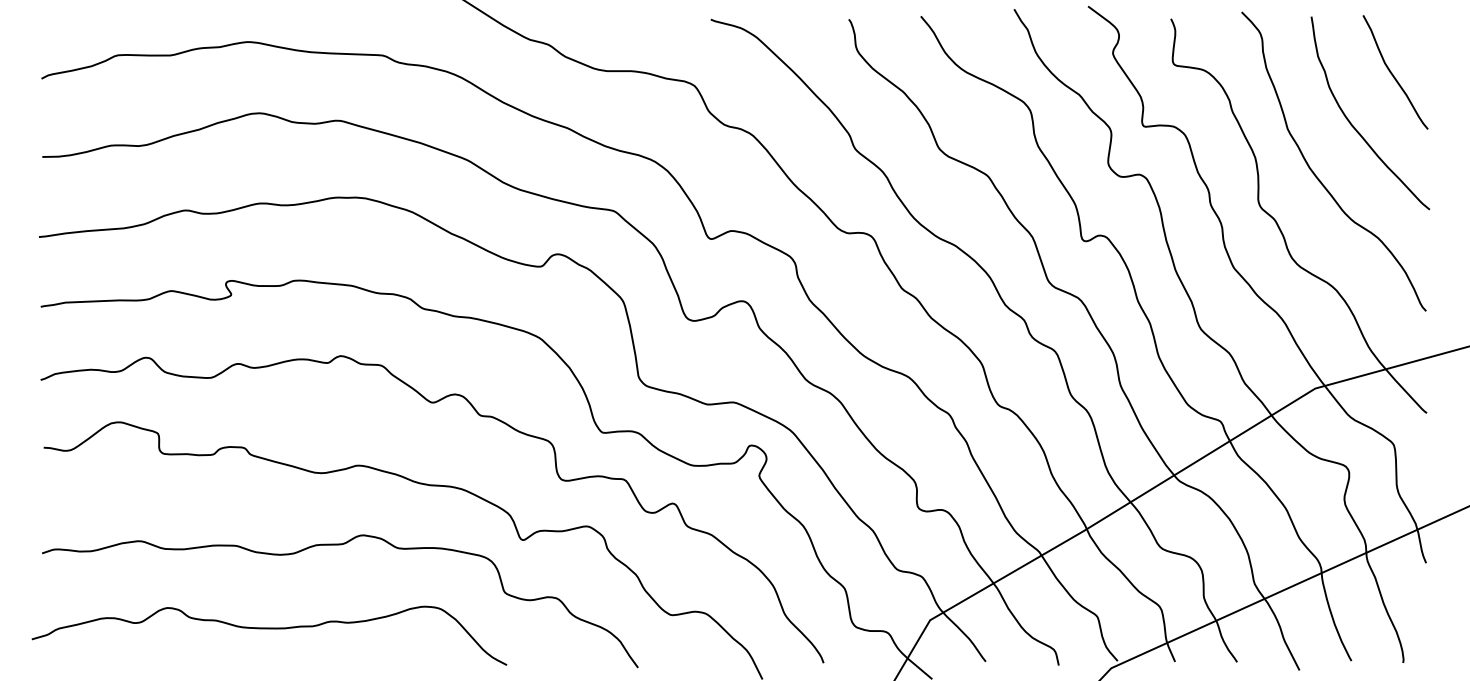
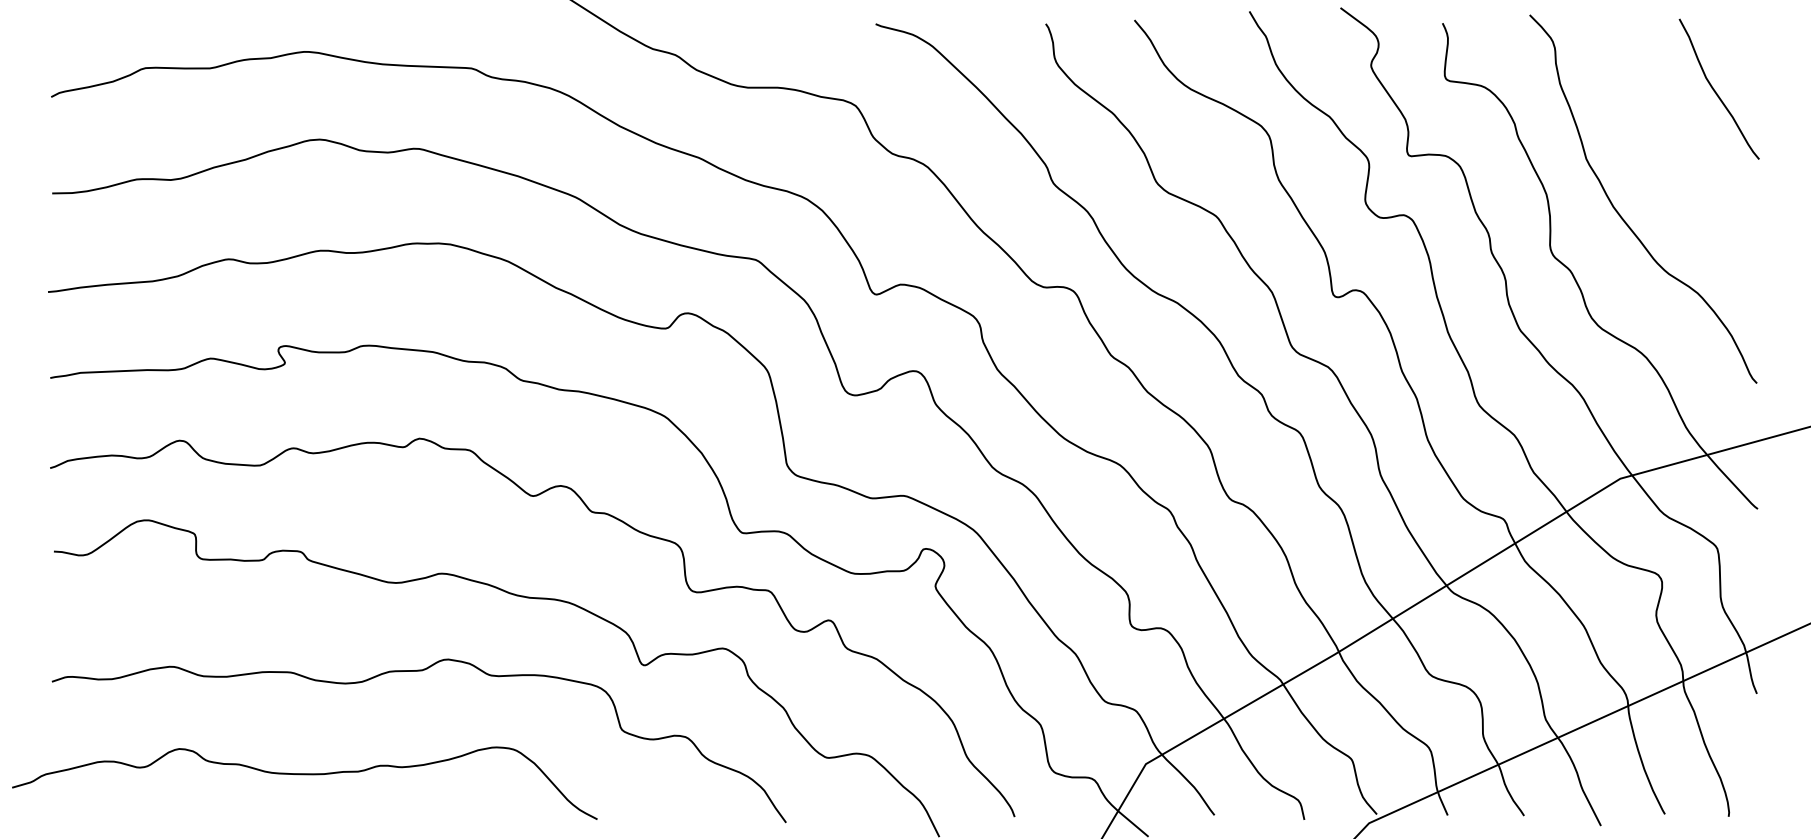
curve: (1355, 127) -> (1669, 157), removed
curve: (269, 629) -> (304, 775), moved

